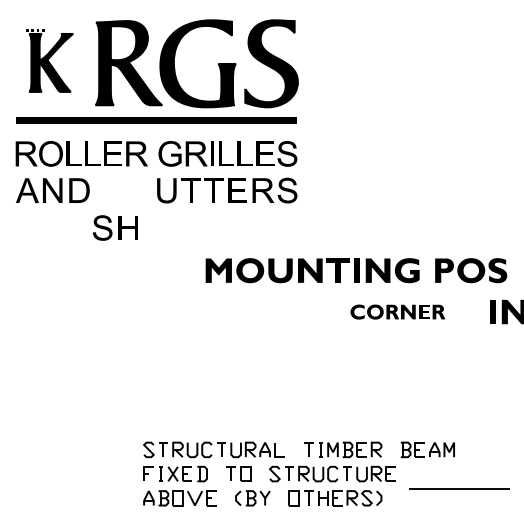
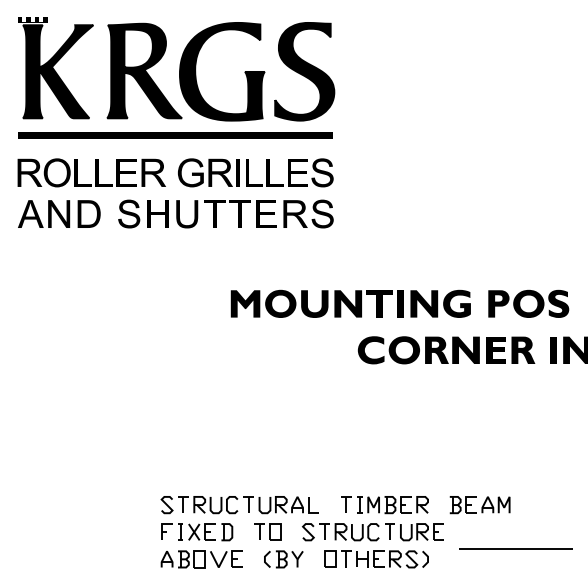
part: (49, 60) -> (55, 68), size x1.43
part: (115, 227) -> (143, 213), moved
part: (397, 312) -> (446, 350), size x1.67

